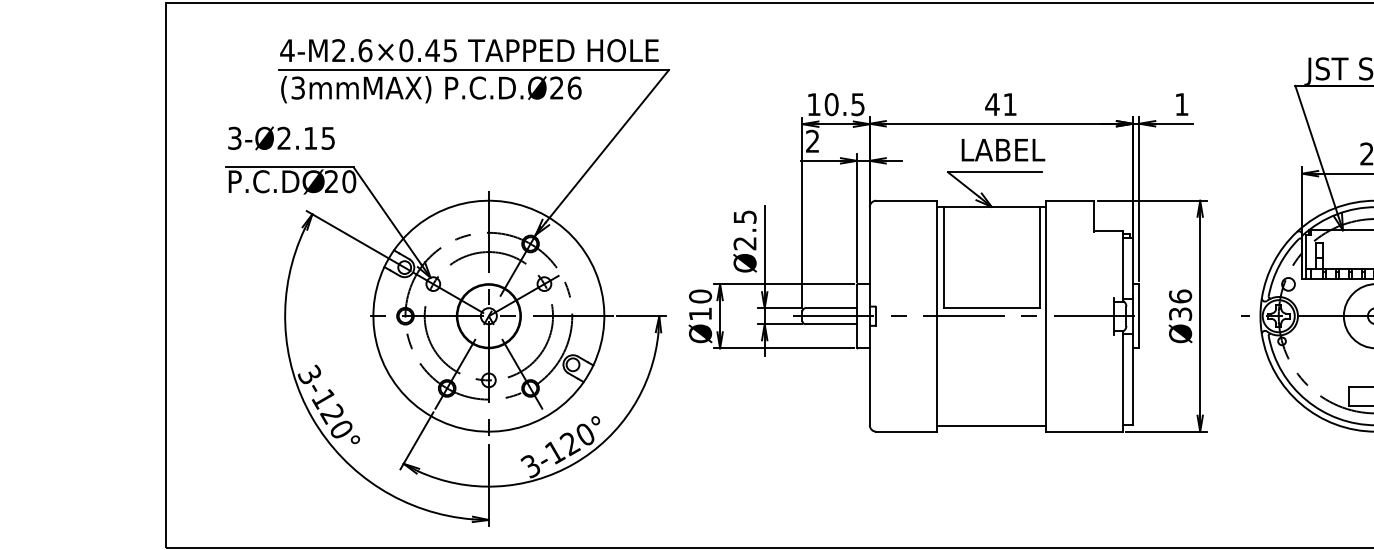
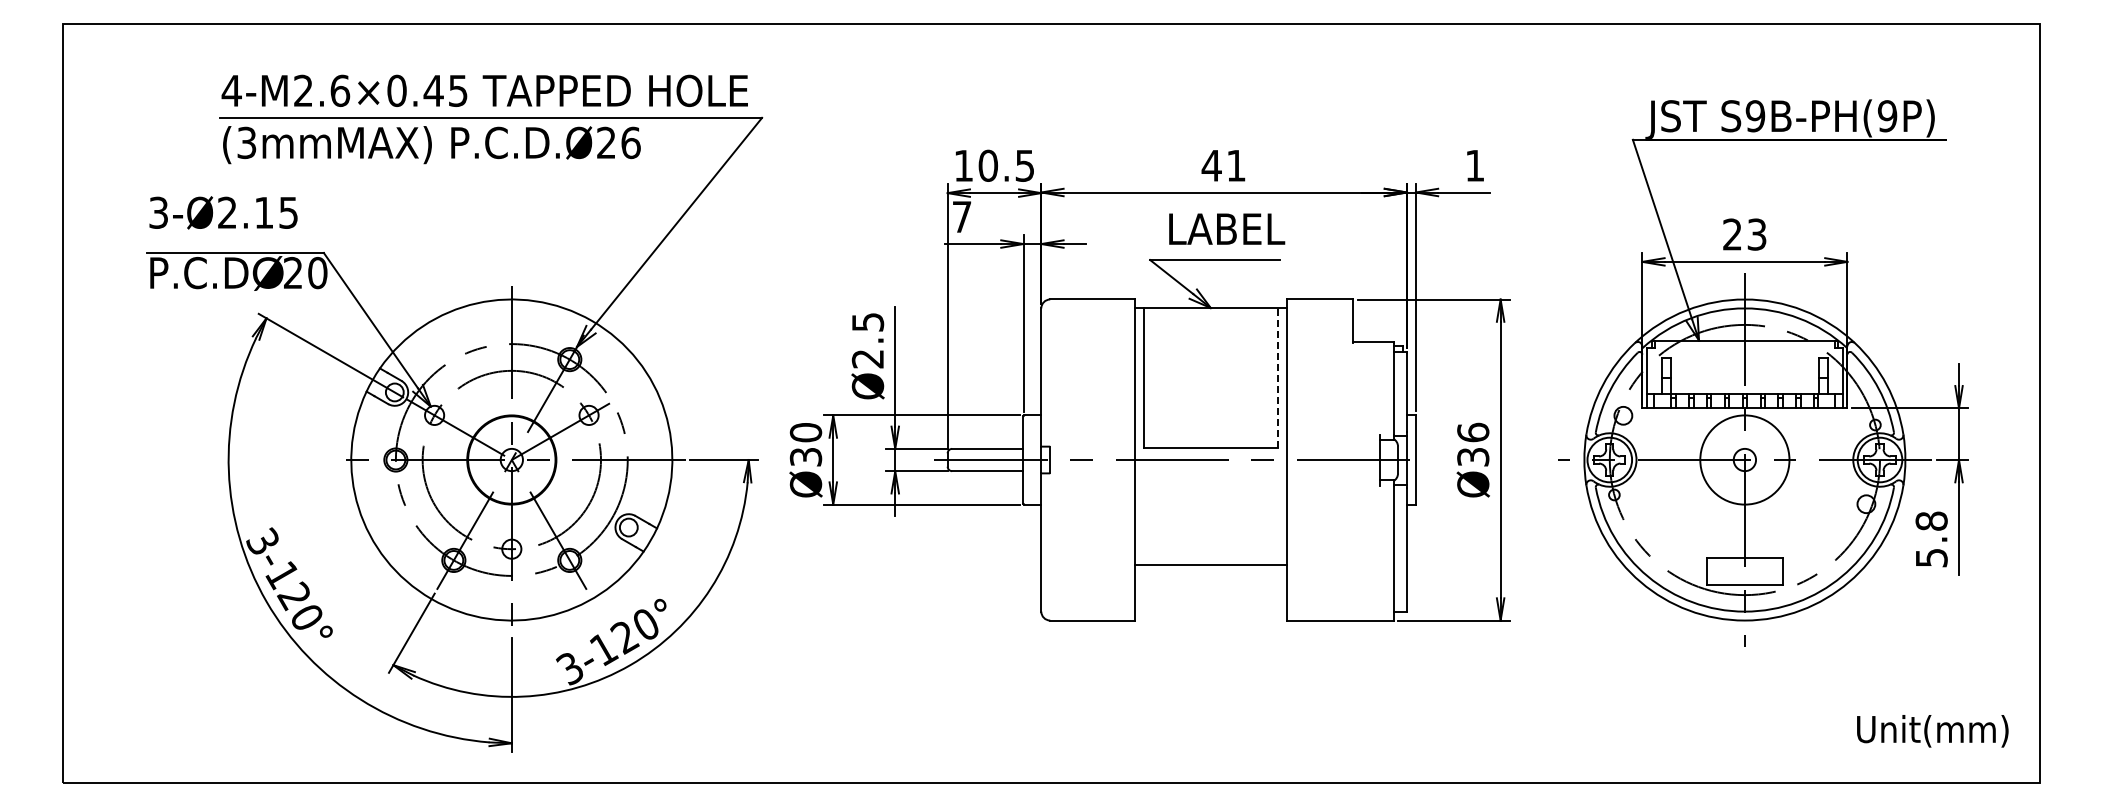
text: (812, 141) -> (961, 216), 2 -> 7
line: (1039, 256) -> (1277, 377), solid -> dashed
text: (700, 314) -> (805, 457), Ø10 -> Ø30
line: (991, 425) -> (1210, 565), moved

